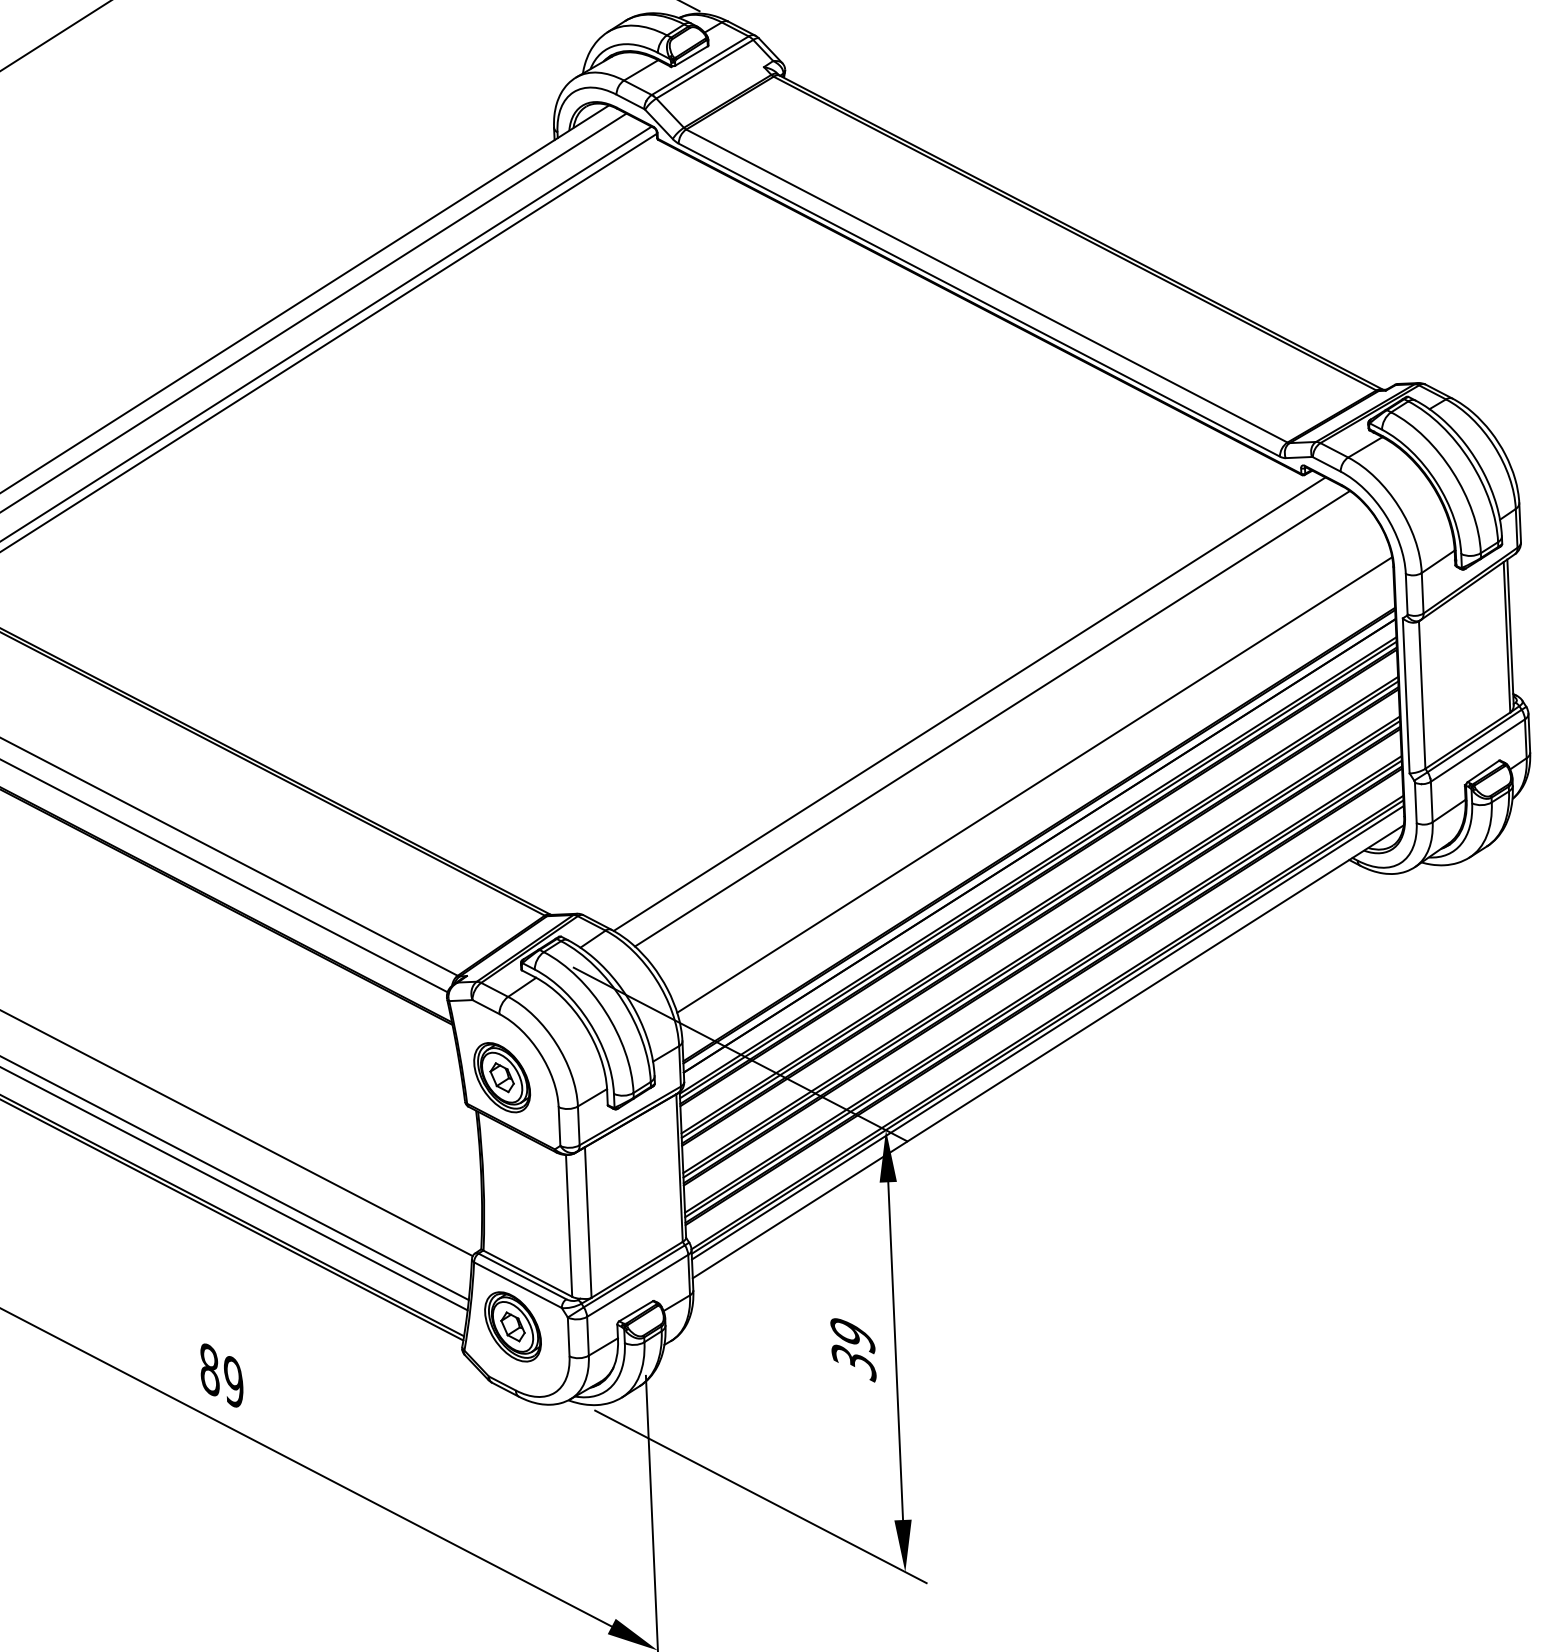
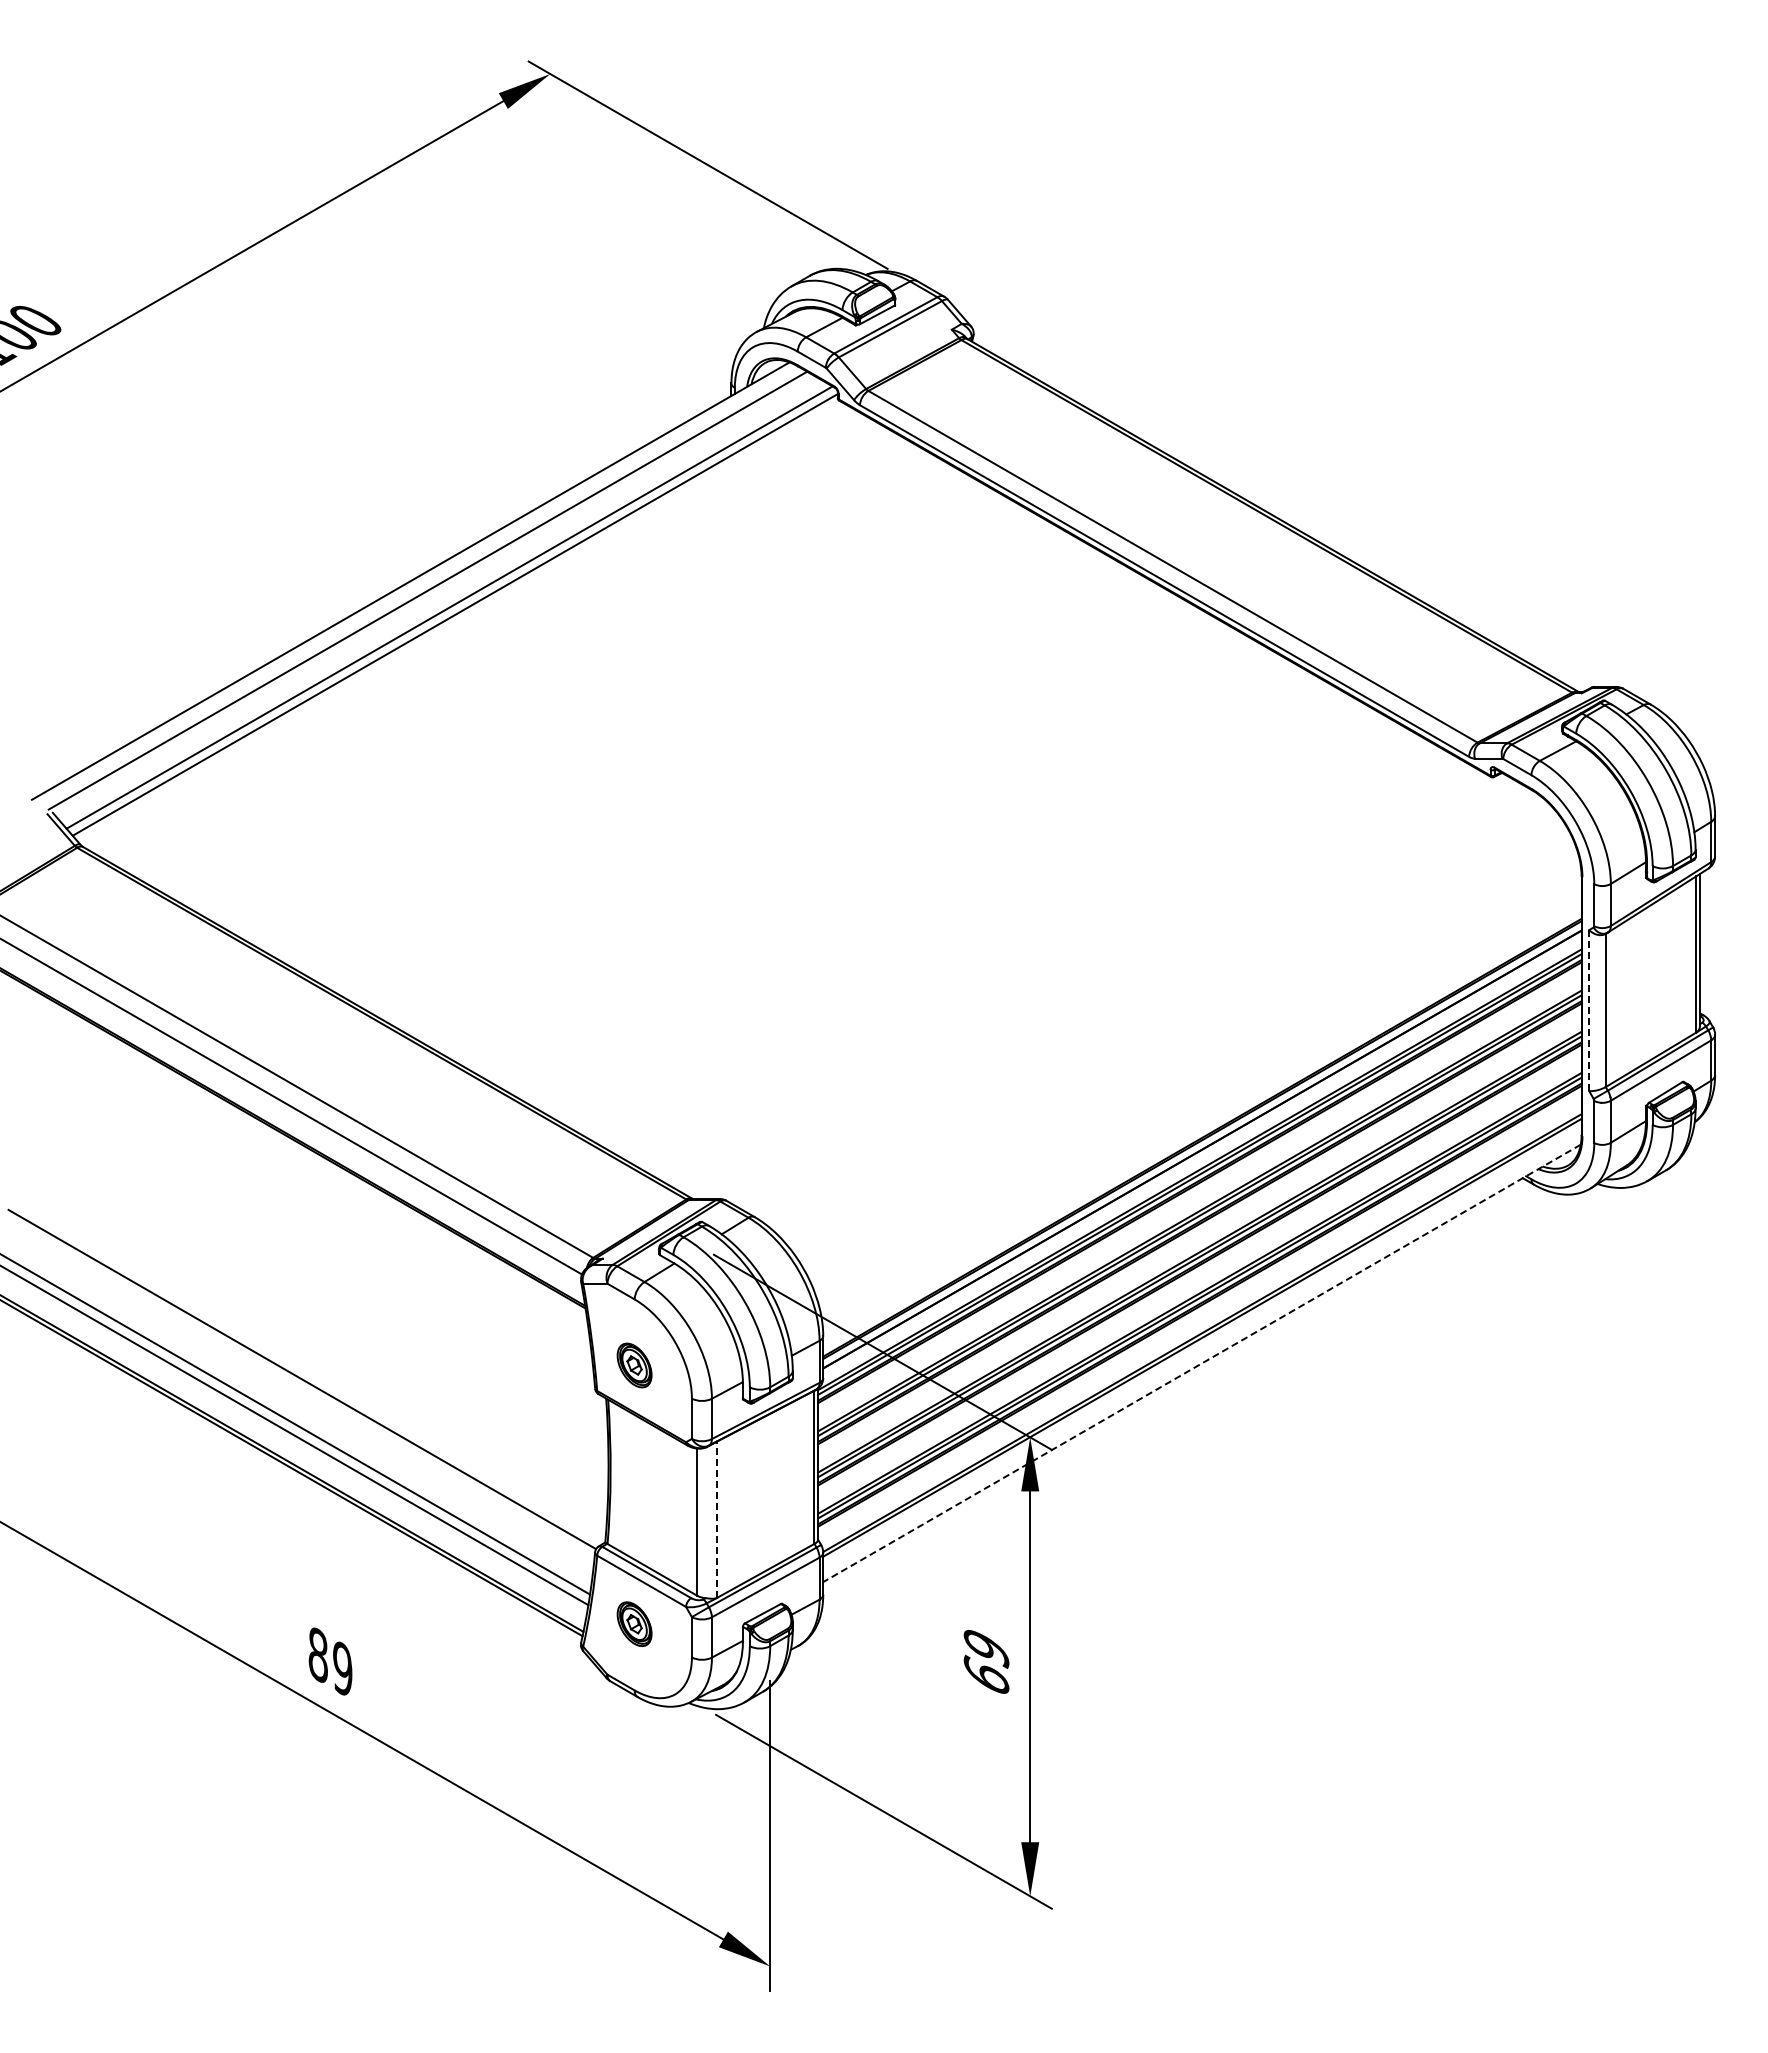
line: (1406, 695) -> (1589, 1010), solid -> dashed
line: (968, 704) -> (1135, 999), removed
line: (992, 718) -> (1159, 1015), removed
line: (1034, 785) -> (1199, 1086), removed
line: (1047, 1032) -> (1202, 1343), removed
line: (1047, 1051) -> (1201, 1363), solid -> dashed
part: (501, 1077) -> (634, 1365), size x0.6
line: (588, 1222) -> (717, 1519), solid -> dashed
part: (512, 1326) -> (634, 1623), size x0.6
text: (853, 1362) -> (986, 1676), 39 -> 69

